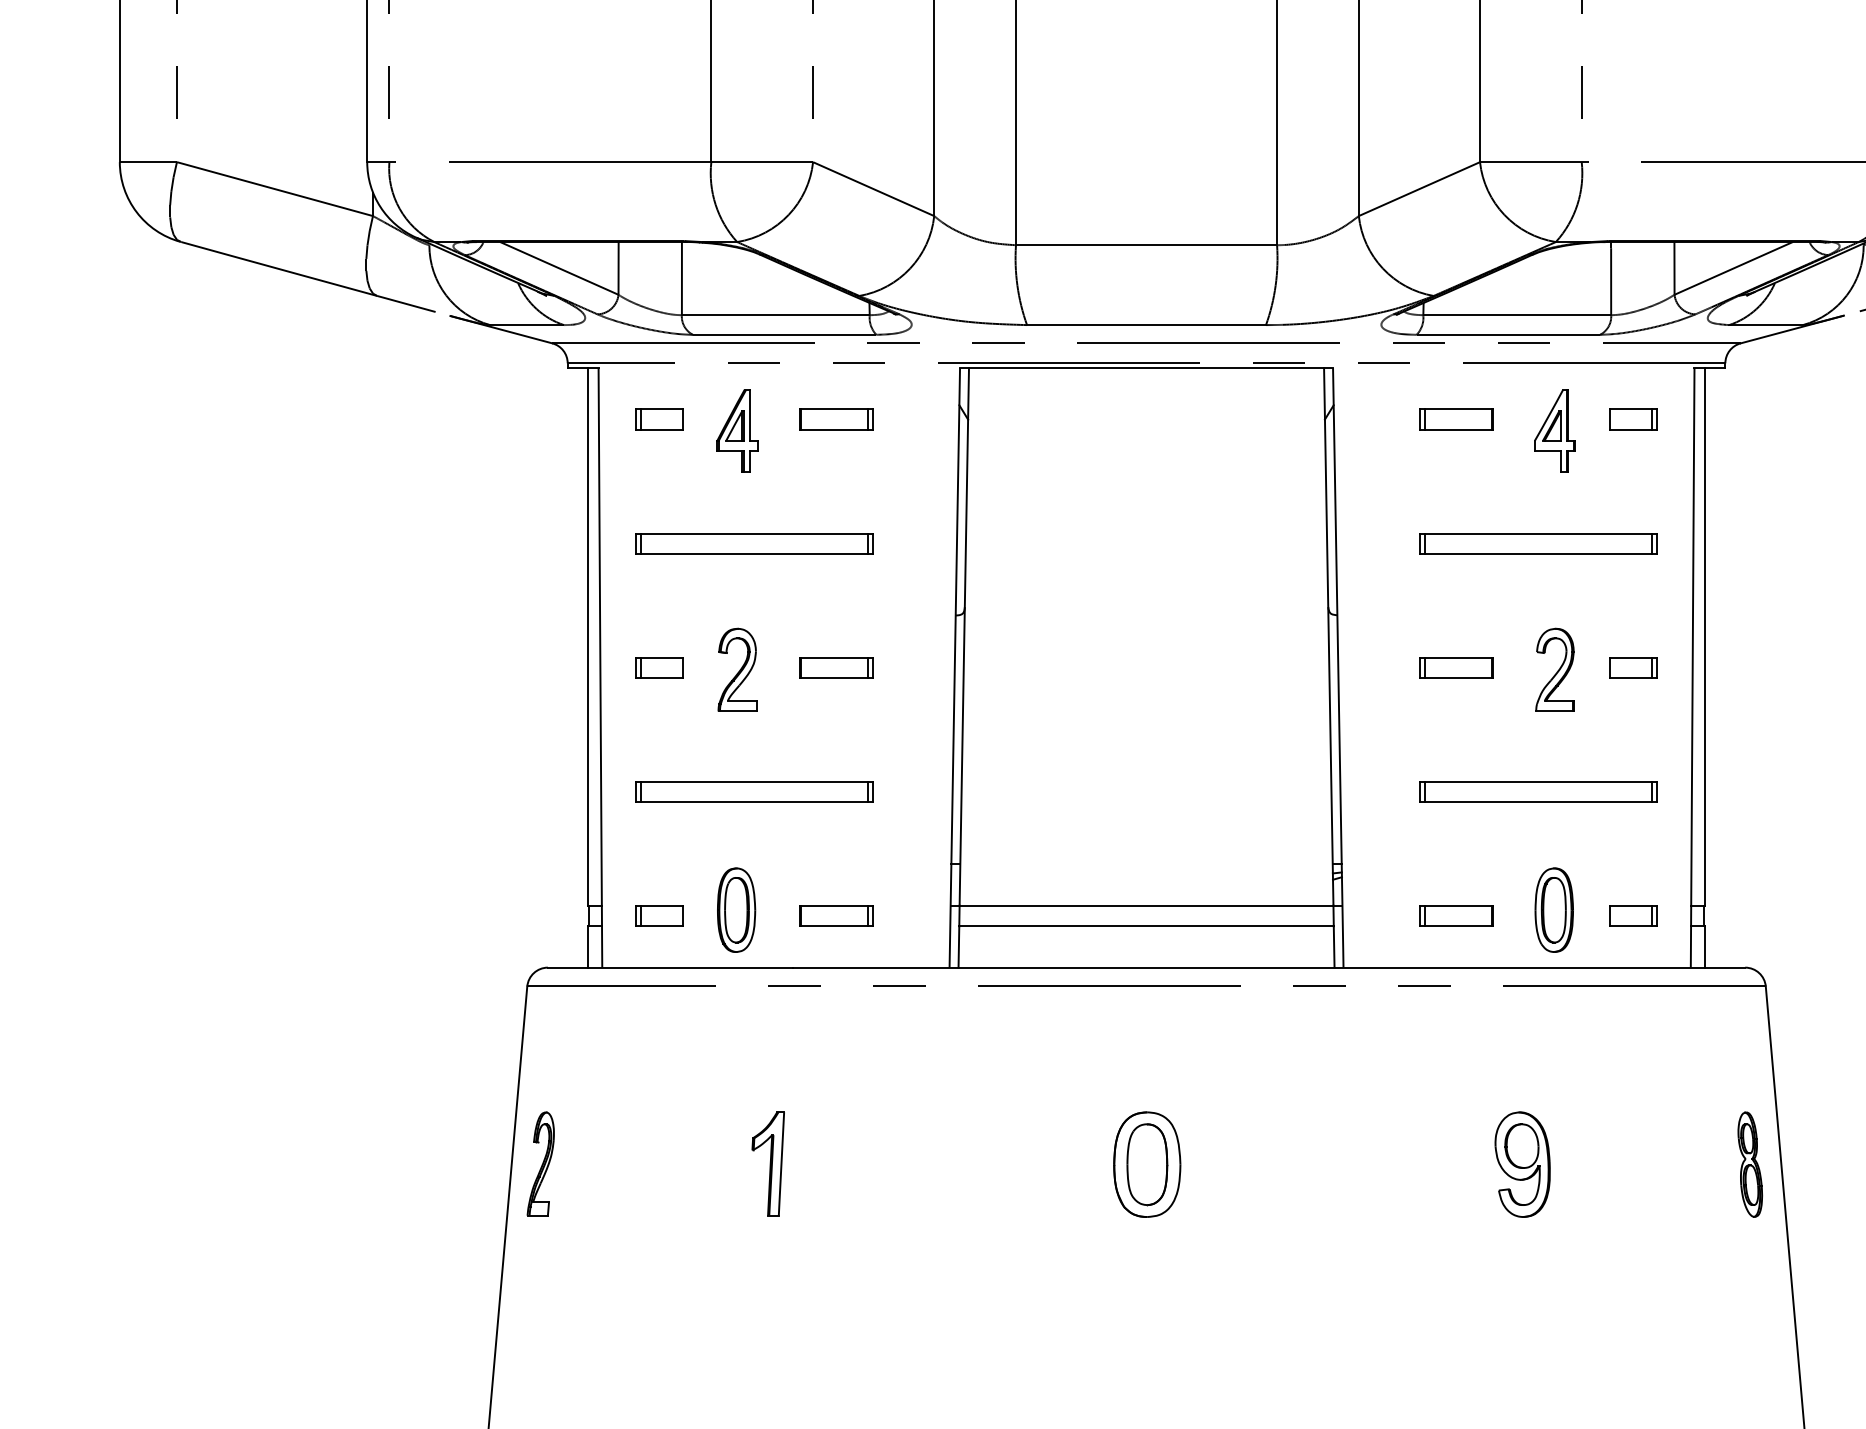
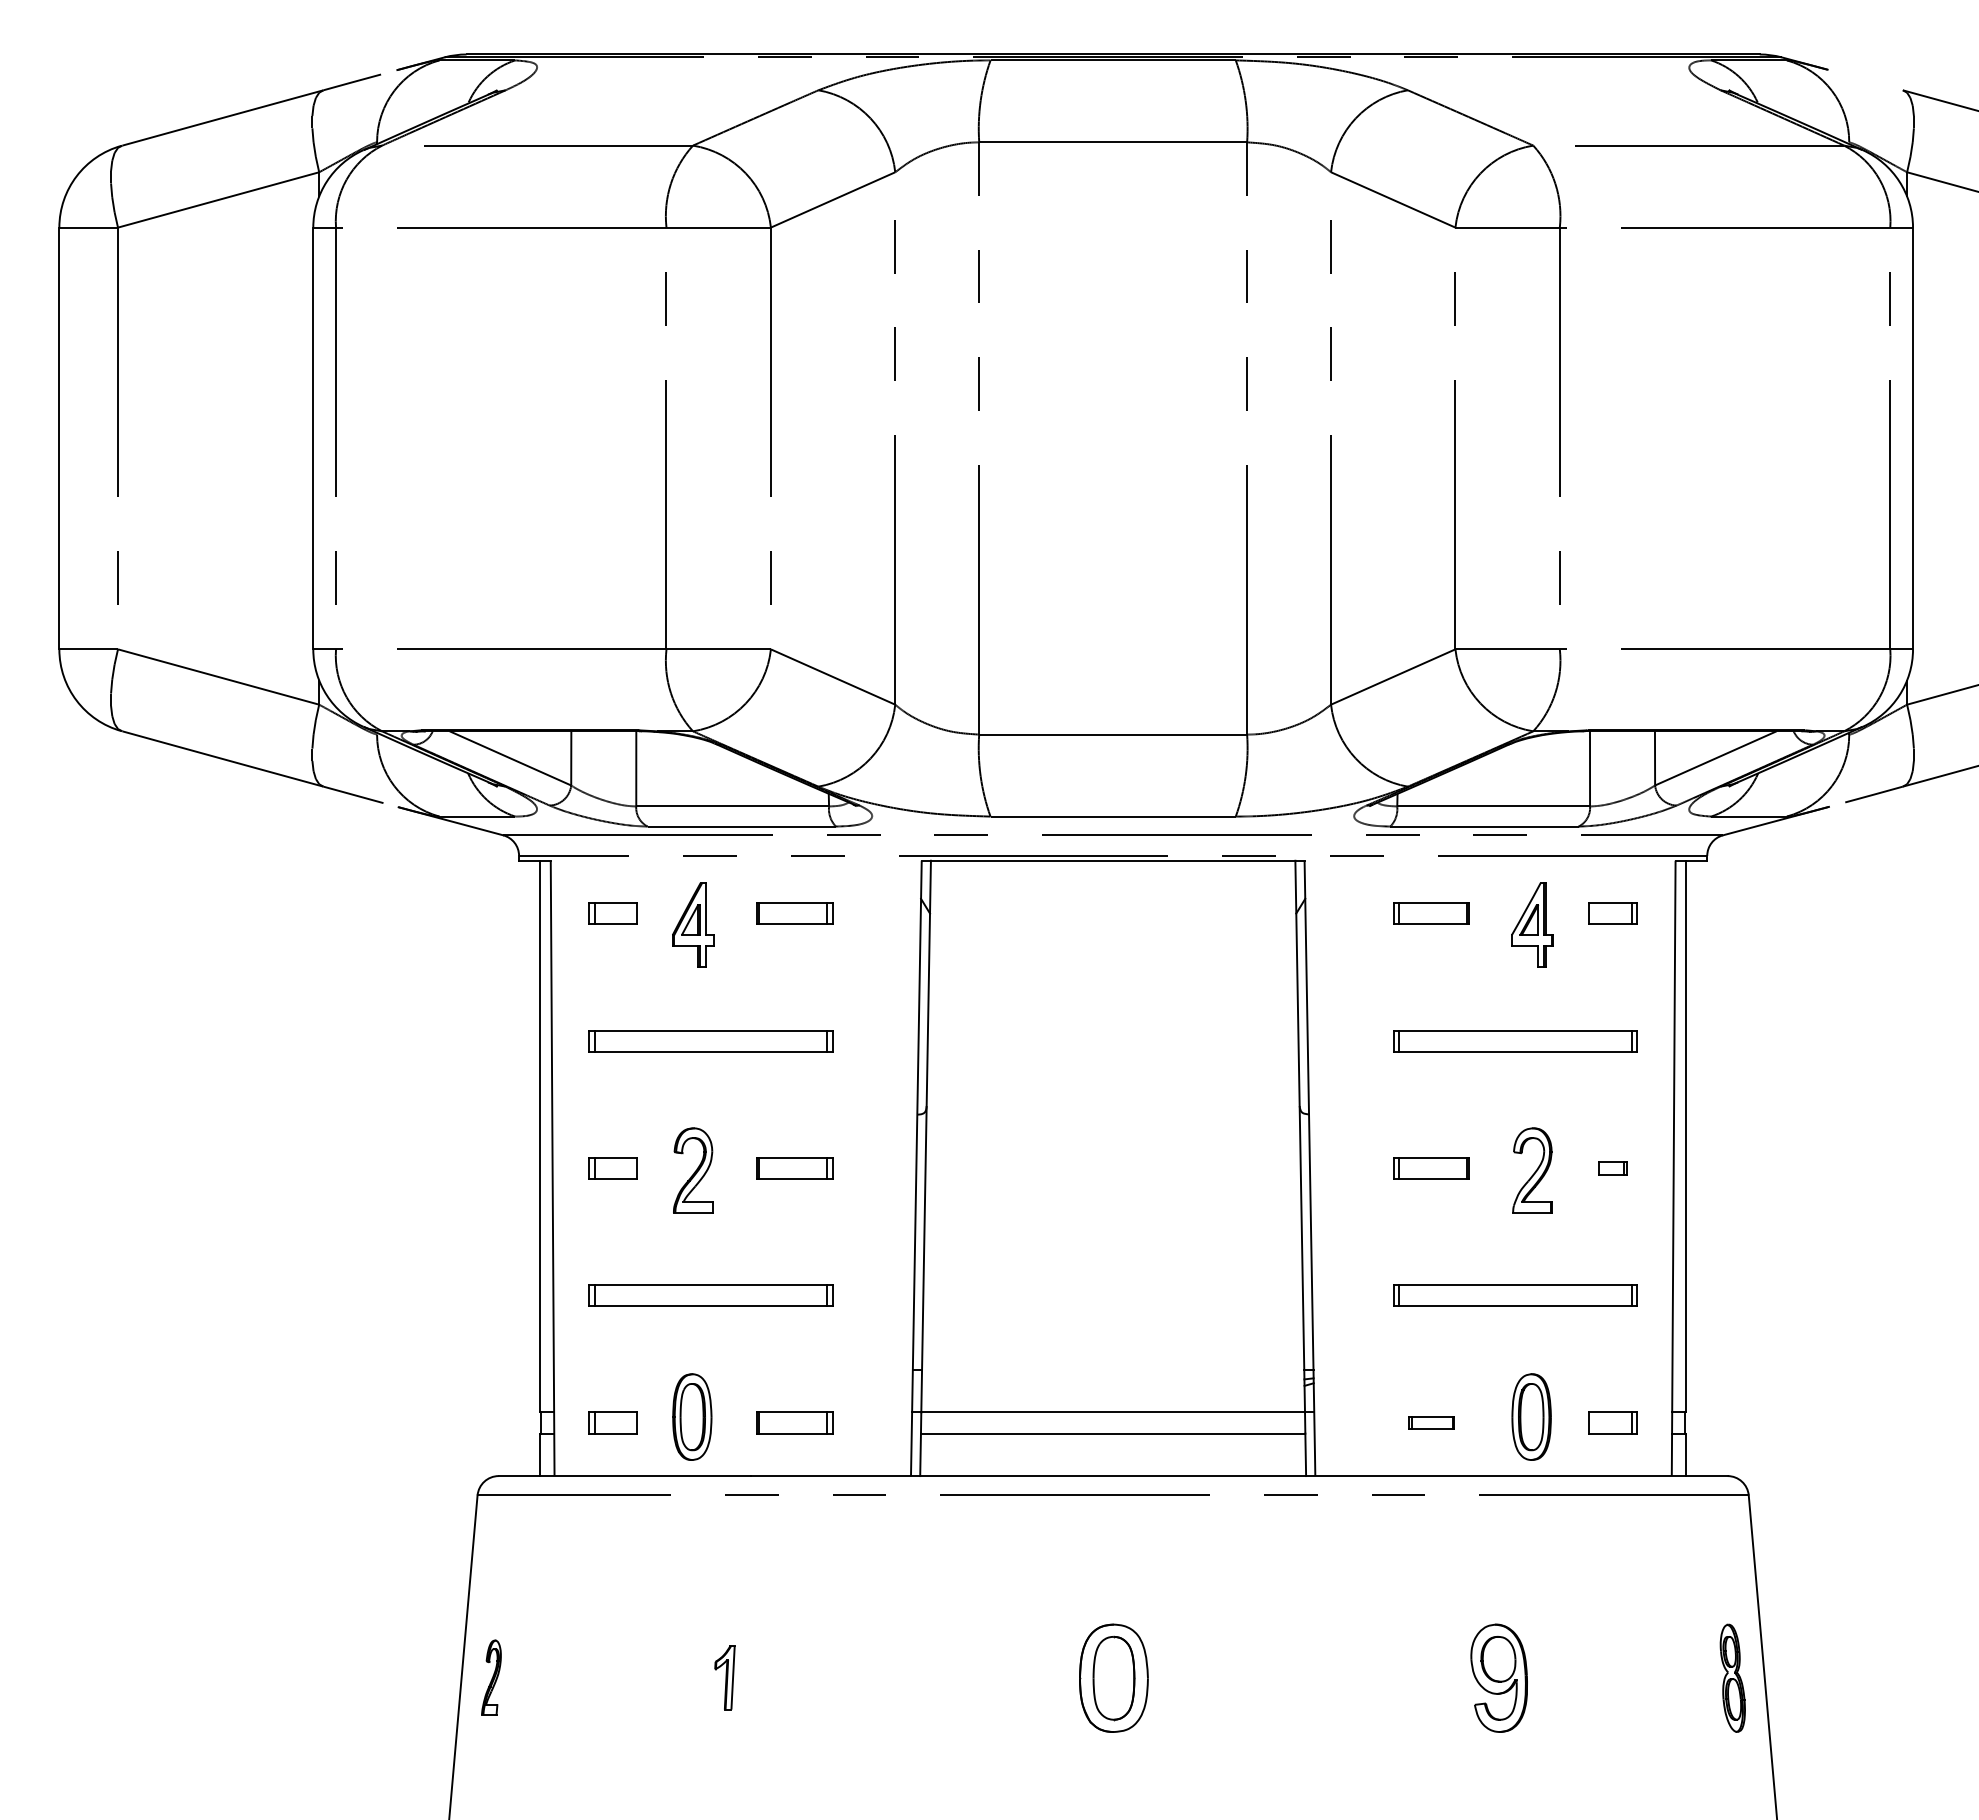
part: (1633, 667) -> (1612, 1168), size x0.6
part: (1456, 915) -> (1431, 1422), size x0.6
part: (540, 1163) -> (491, 1677), size x0.7
part: (767, 1163) -> (724, 1677), size x0.6

